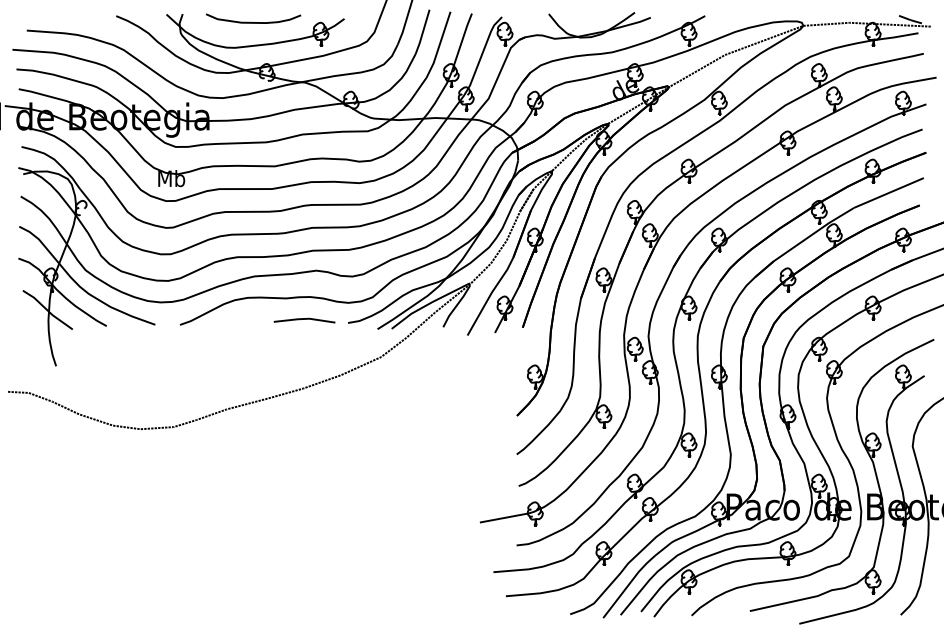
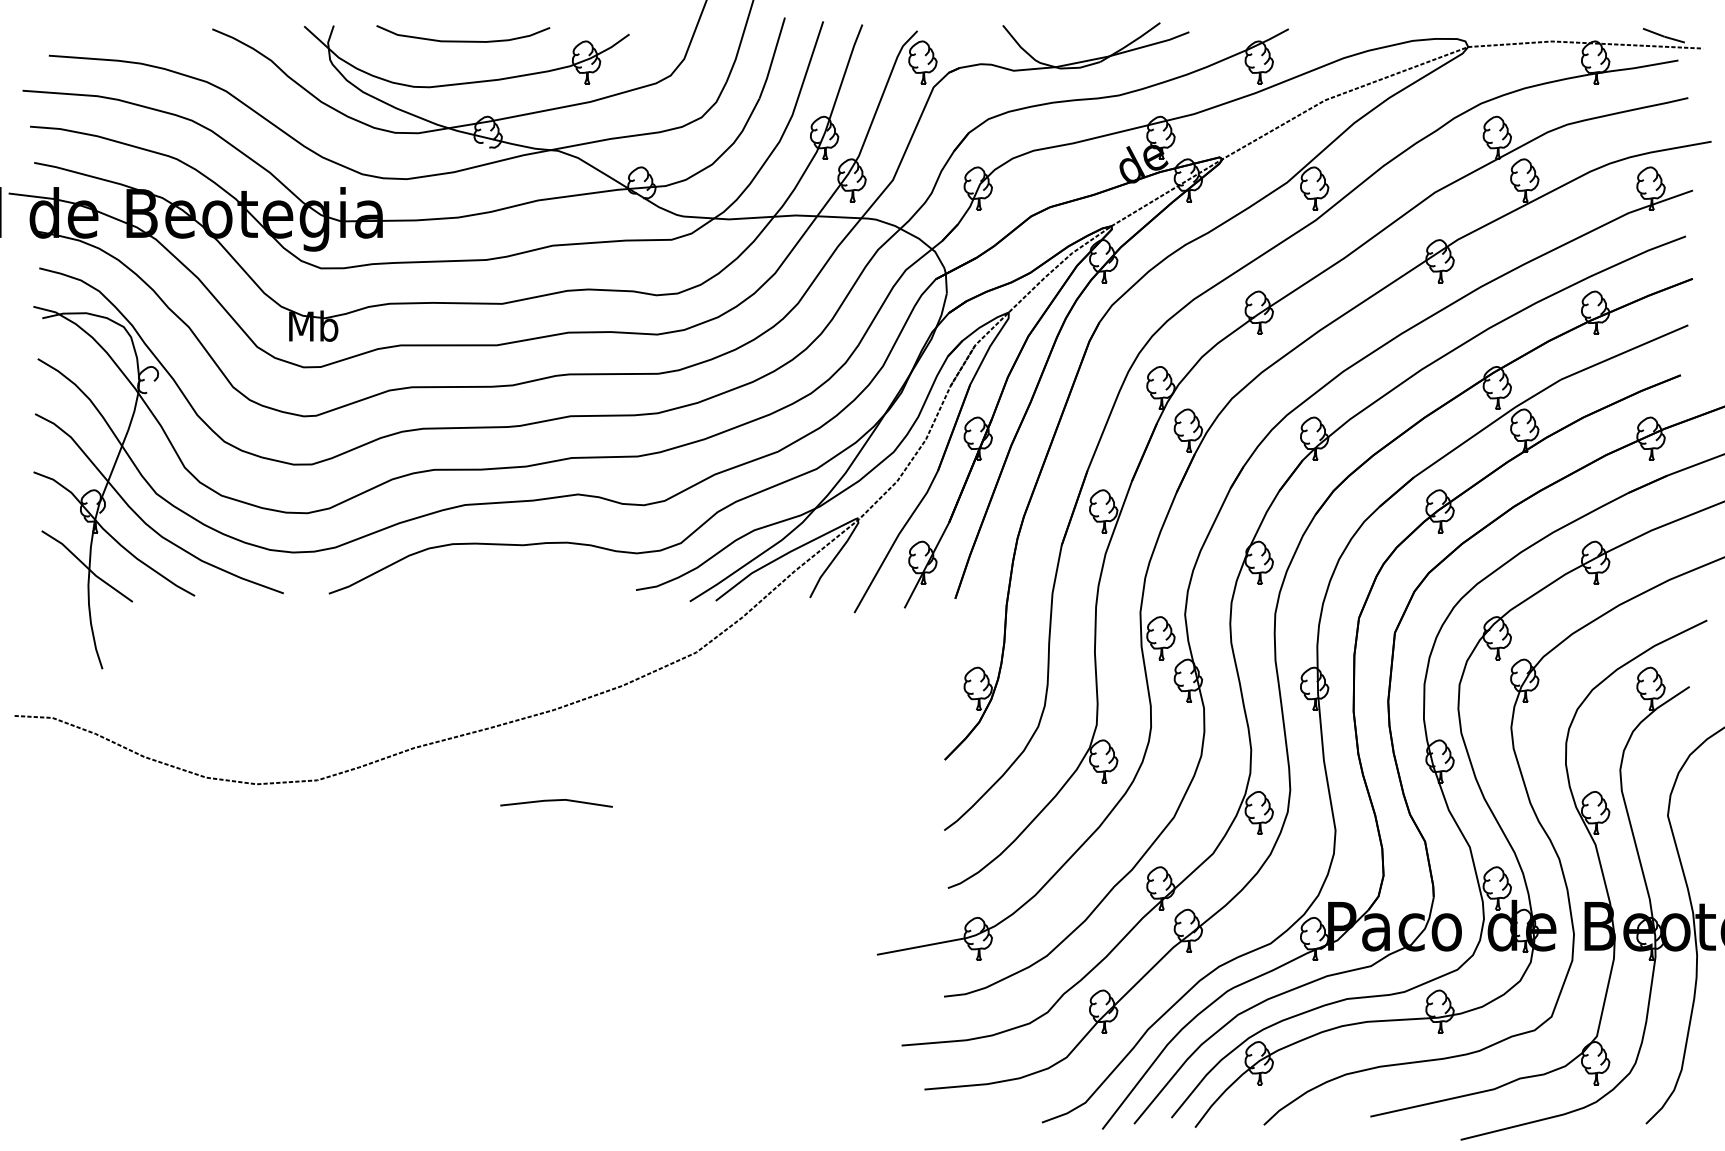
line: (304, 319) -> (556, 801), moved

